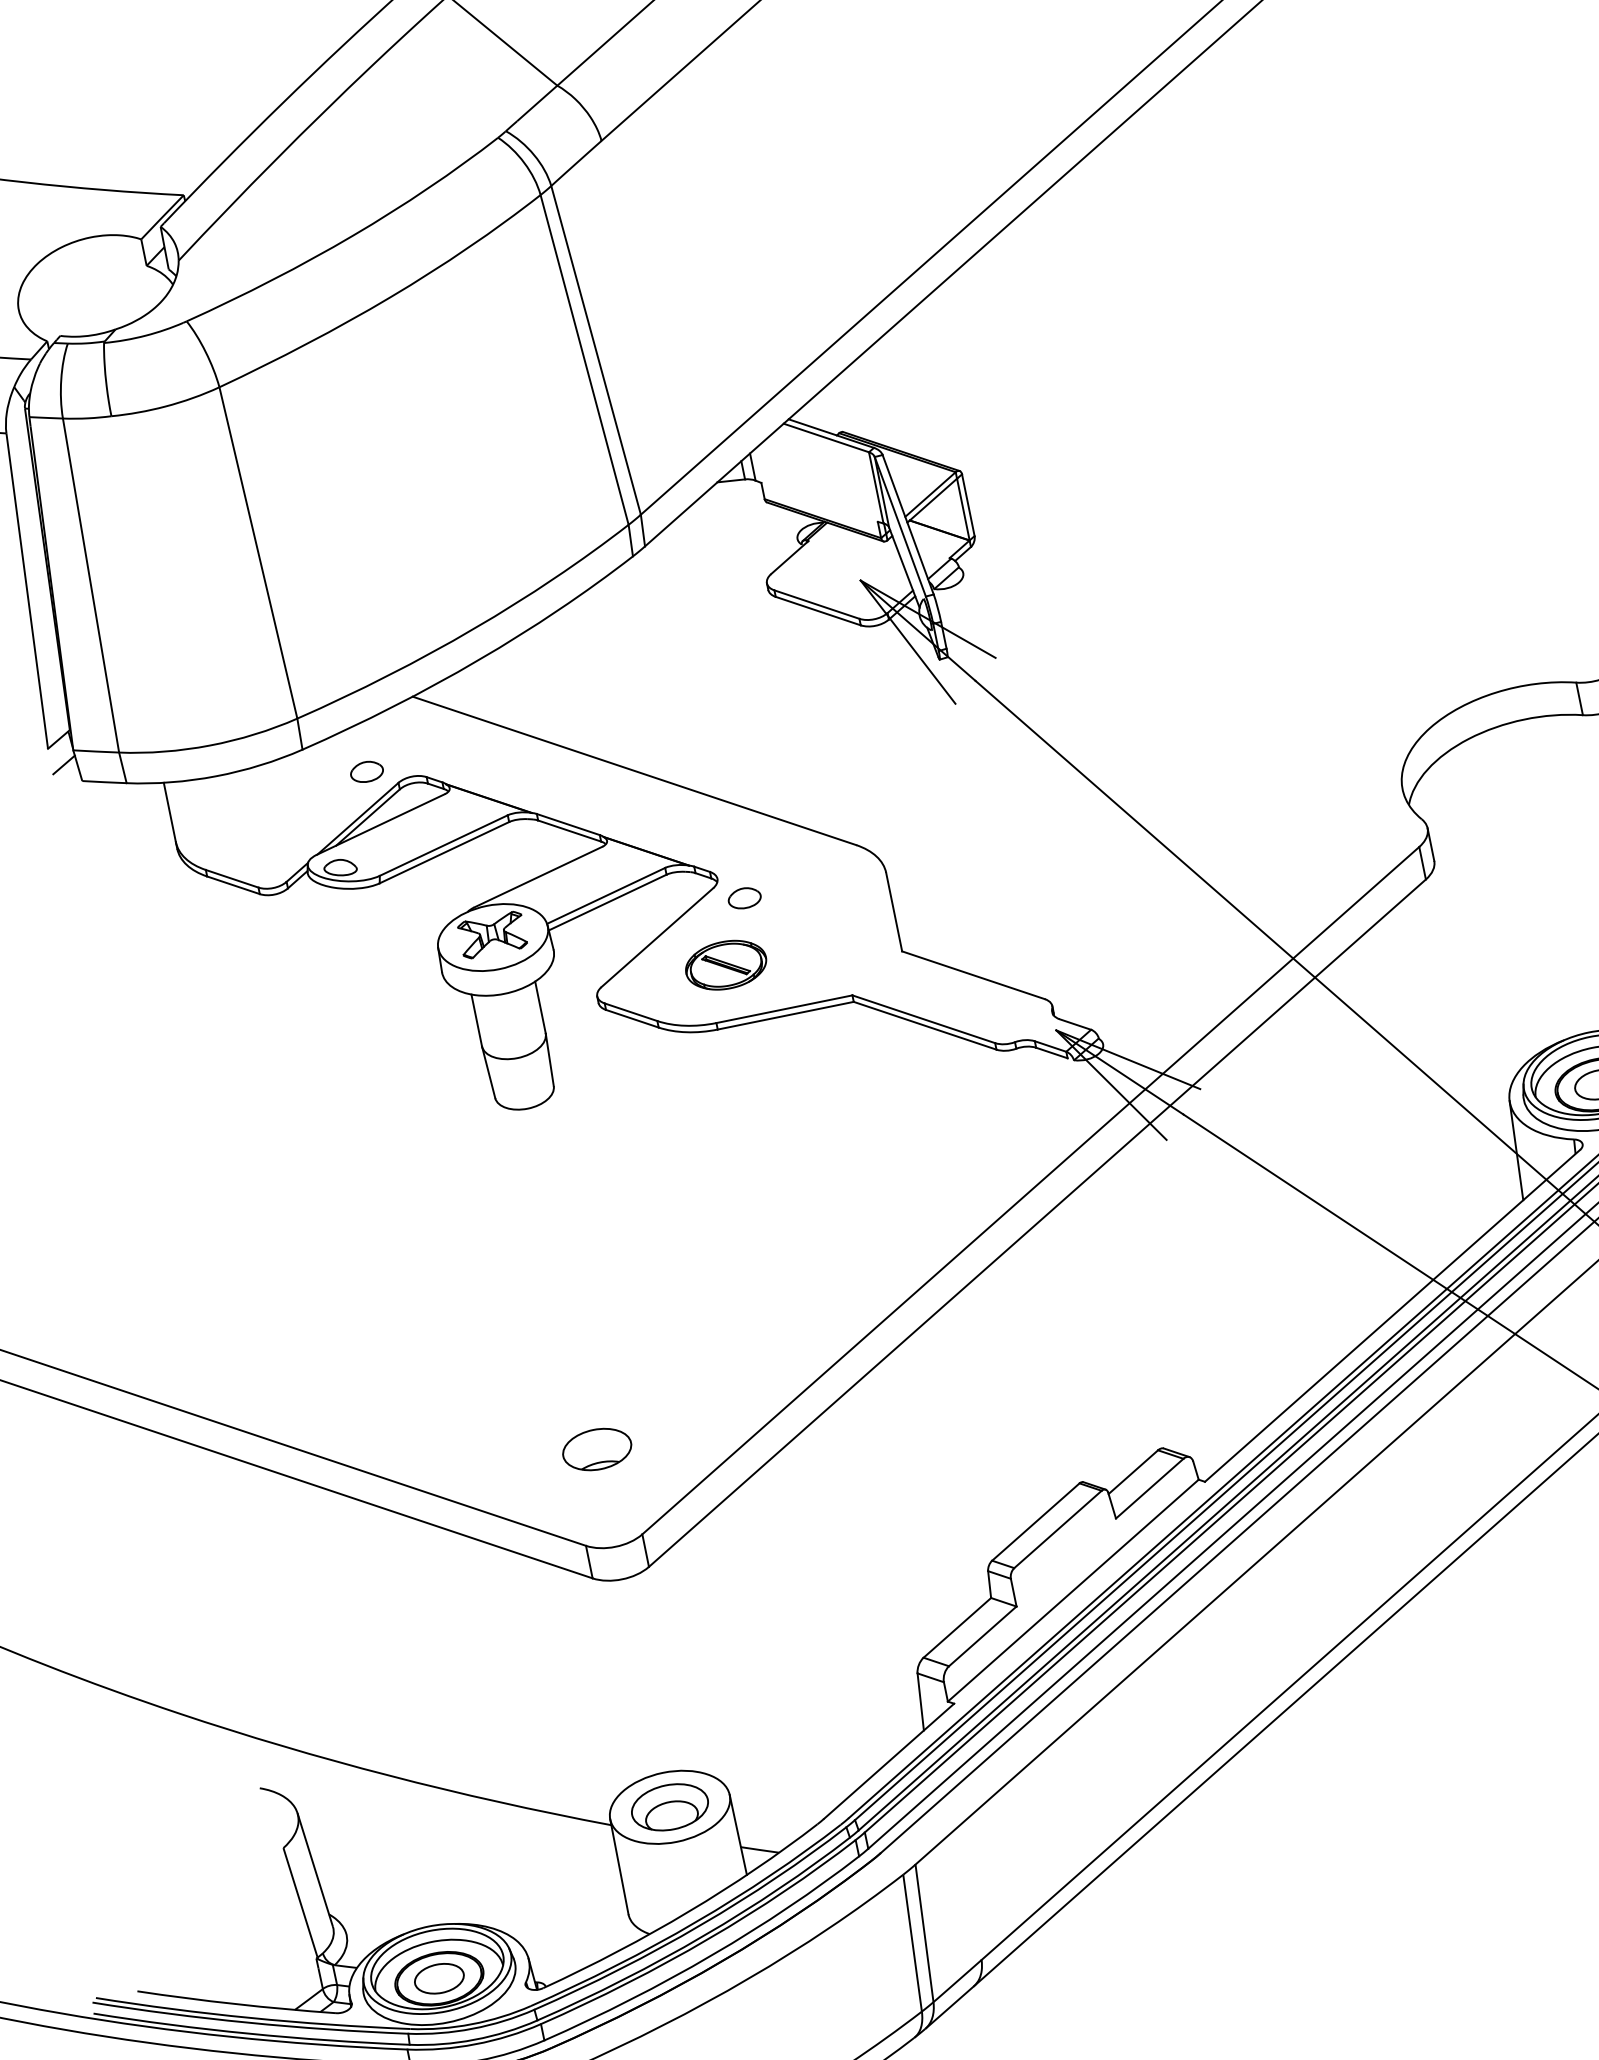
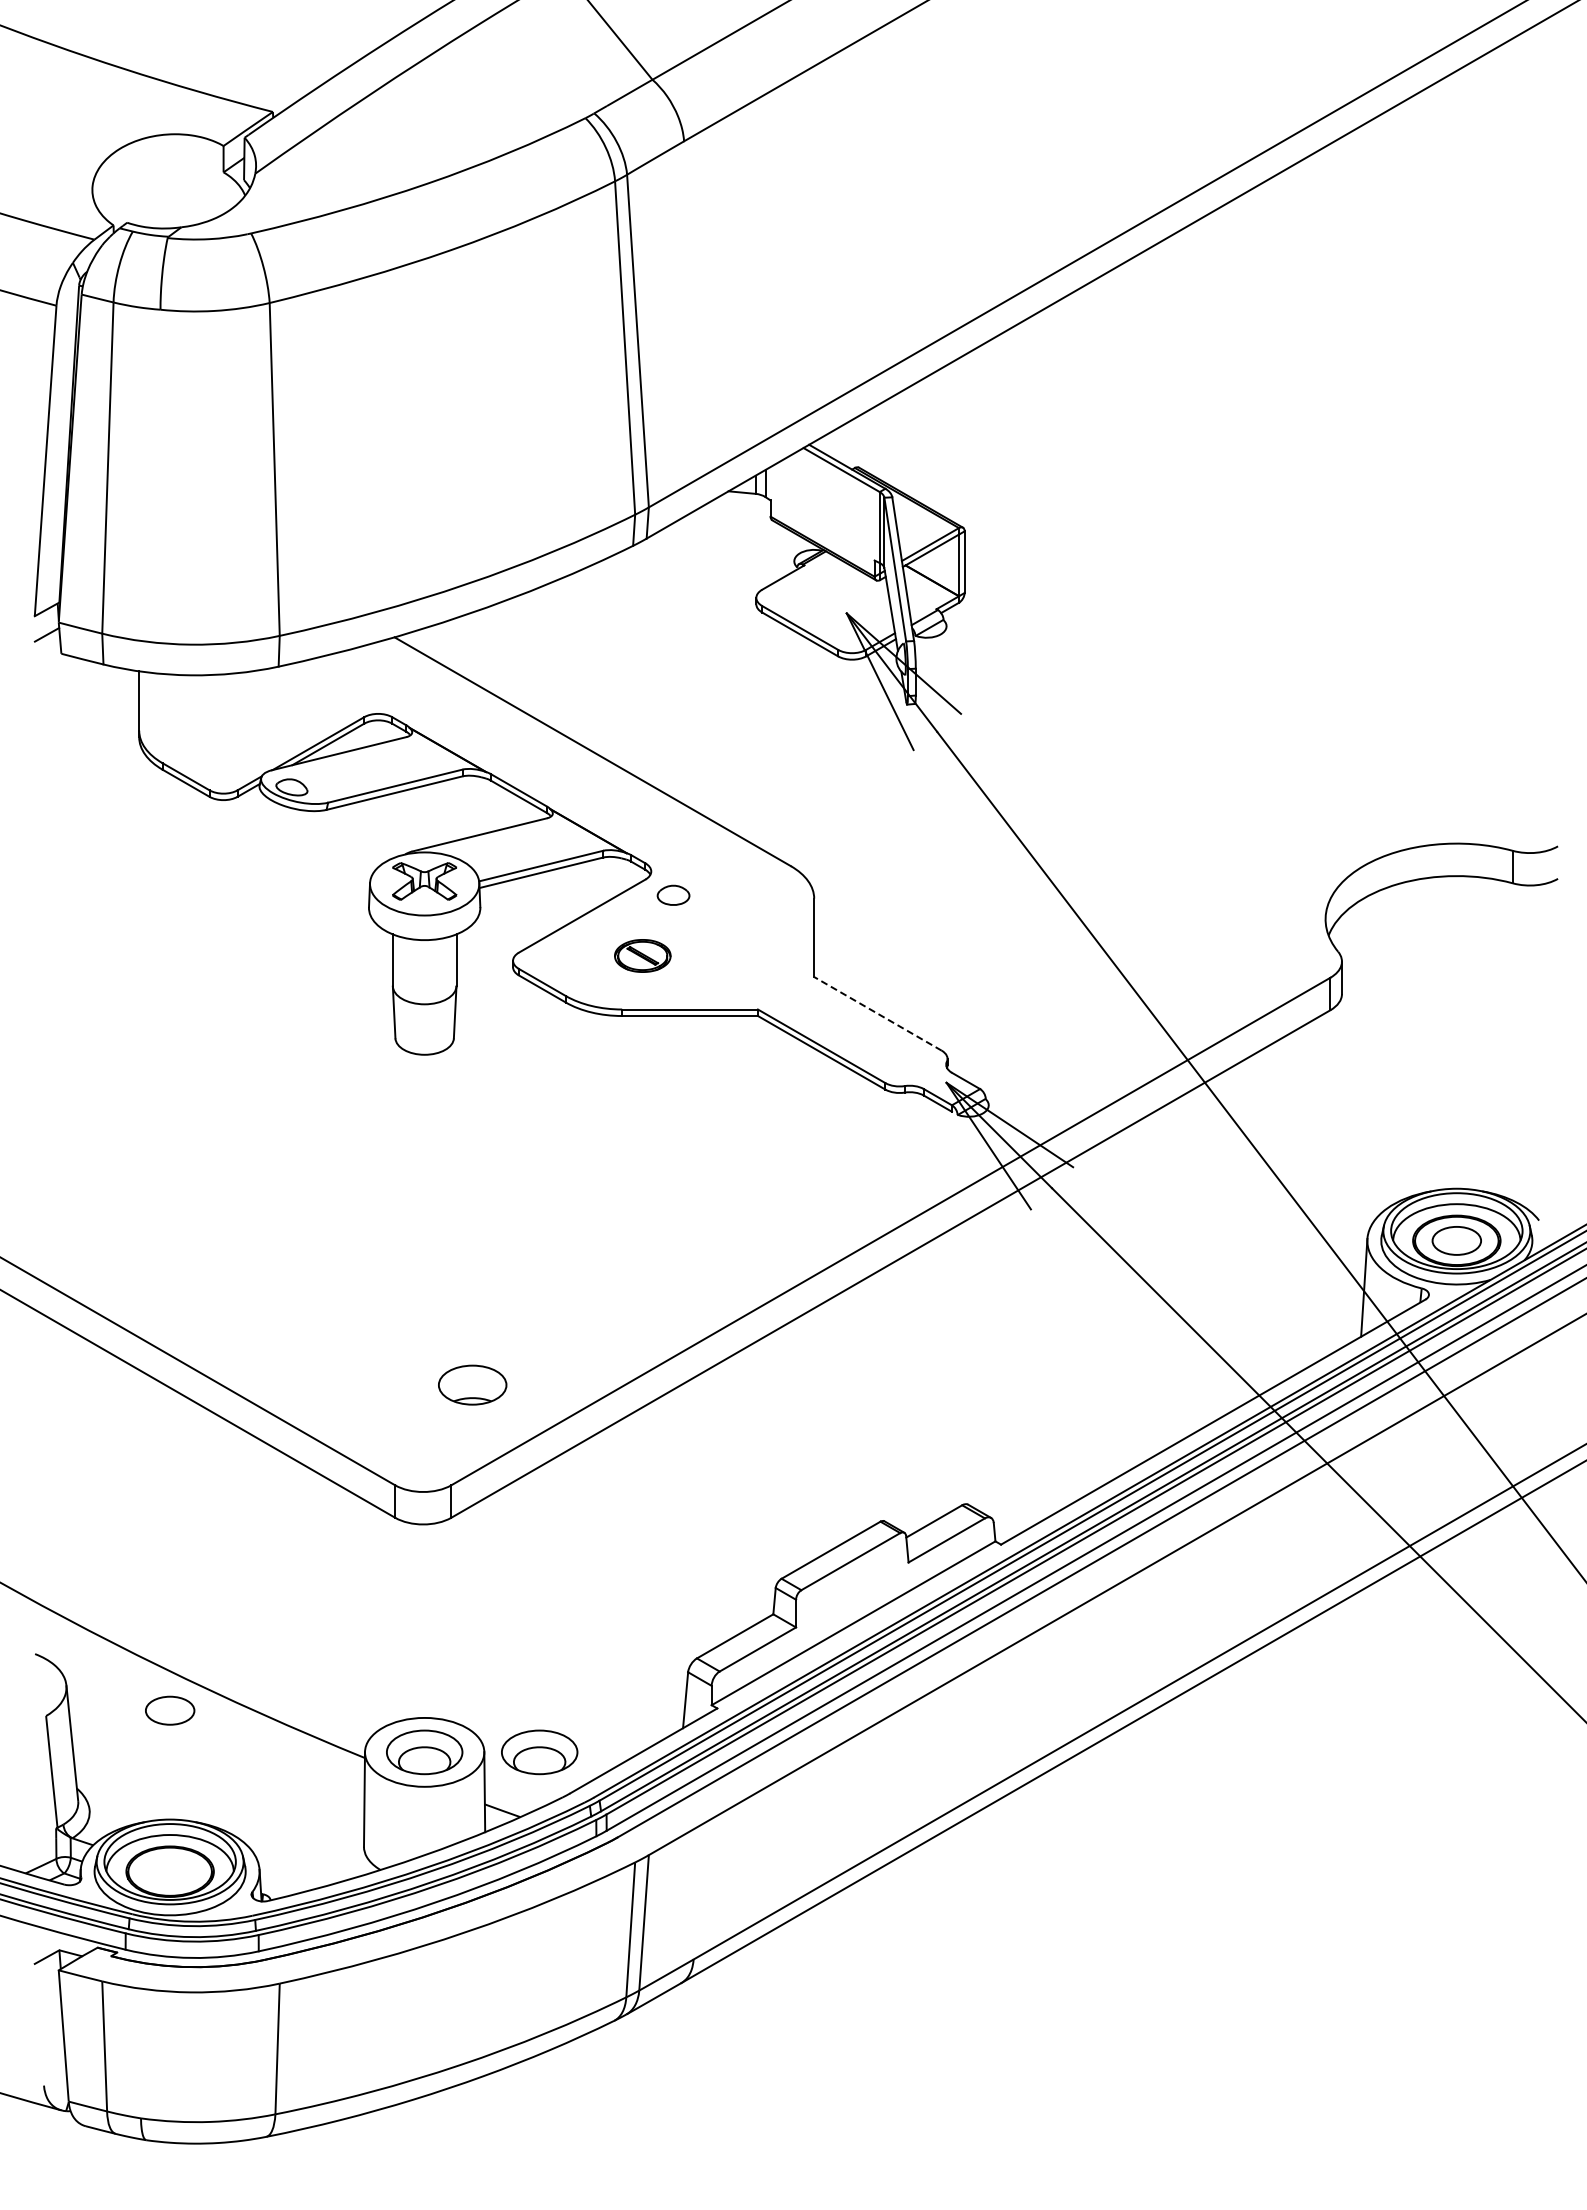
part: (366, 771) -> (335, 700), removed
part: (725, 964) -> (642, 955), size x0.7
line: (972, 975) -> (877, 1013), solid -> dashed
part: (596, 1448) -> (472, 1384), moved
part: (785, 1784) -> (539, 1752), added
part: (439, 1978) -> (170, 1710), moved

